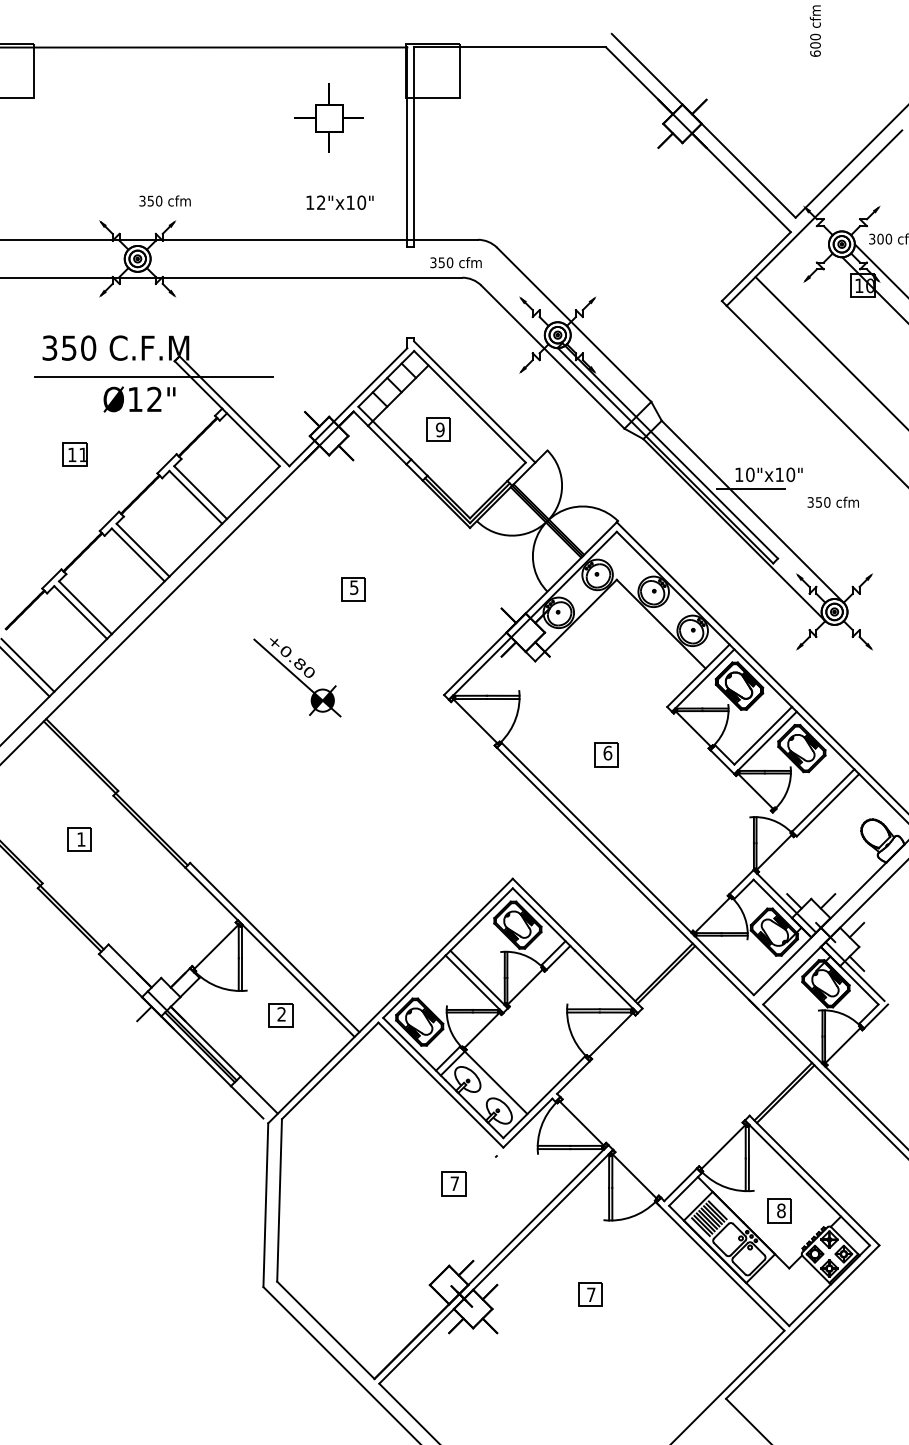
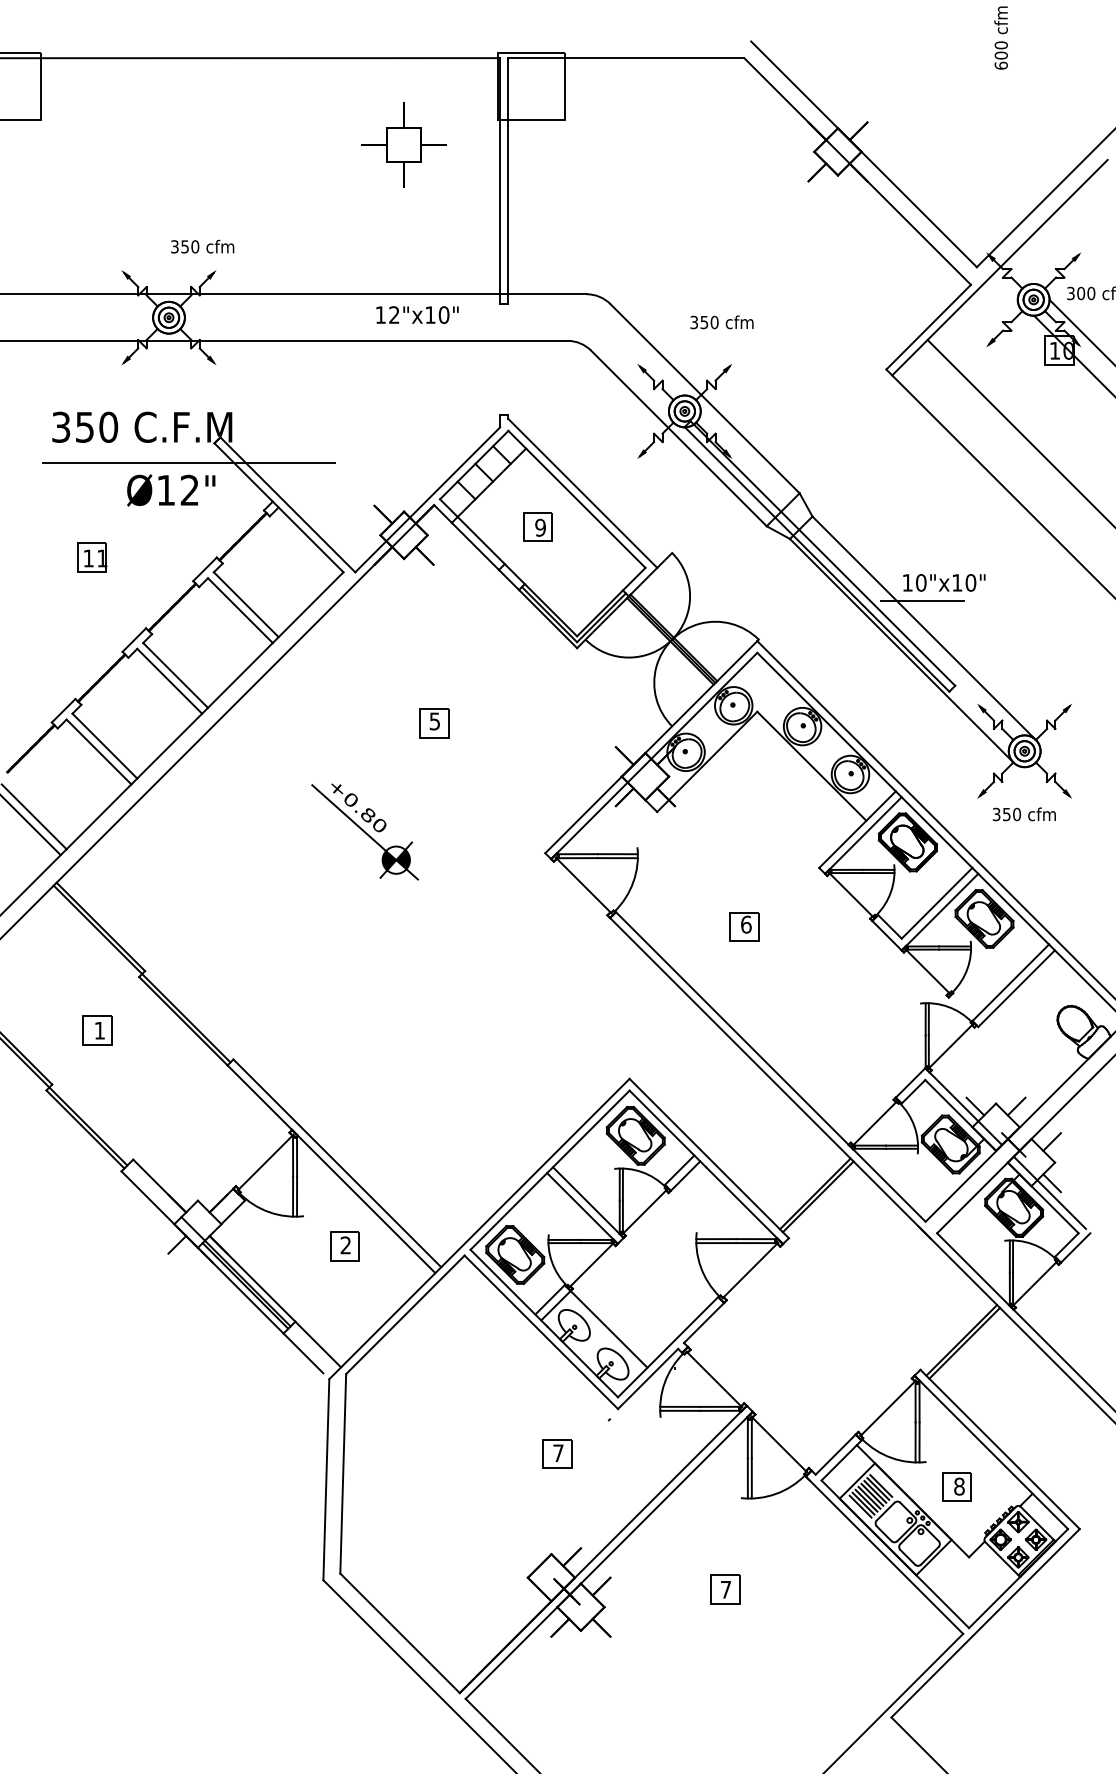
text: (339, 202) -> (416, 314), moved
text: (455, 262) -> (721, 322), moved
text: (832, 501) -> (1023, 813), moved

